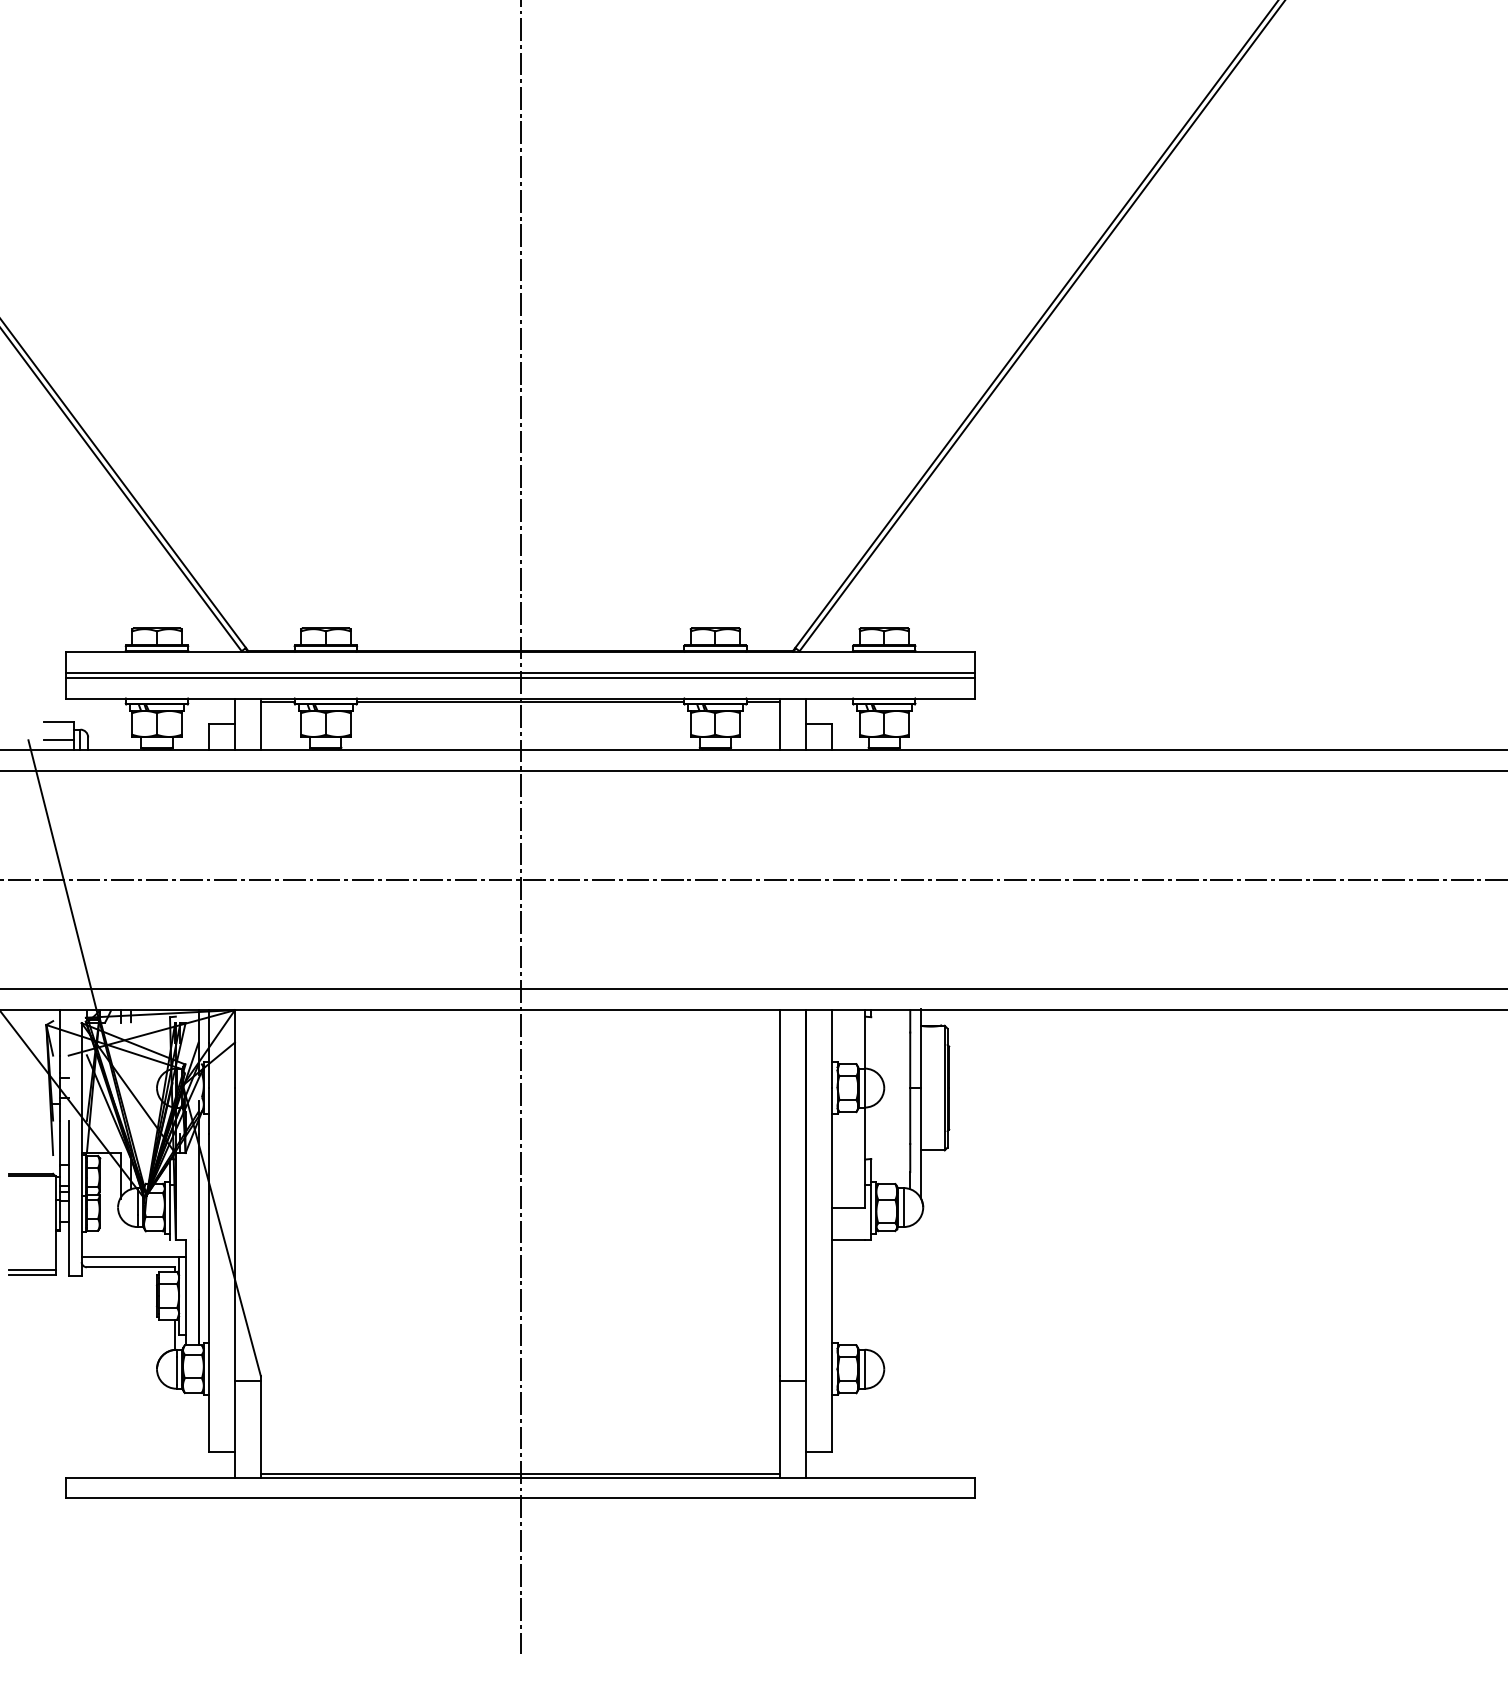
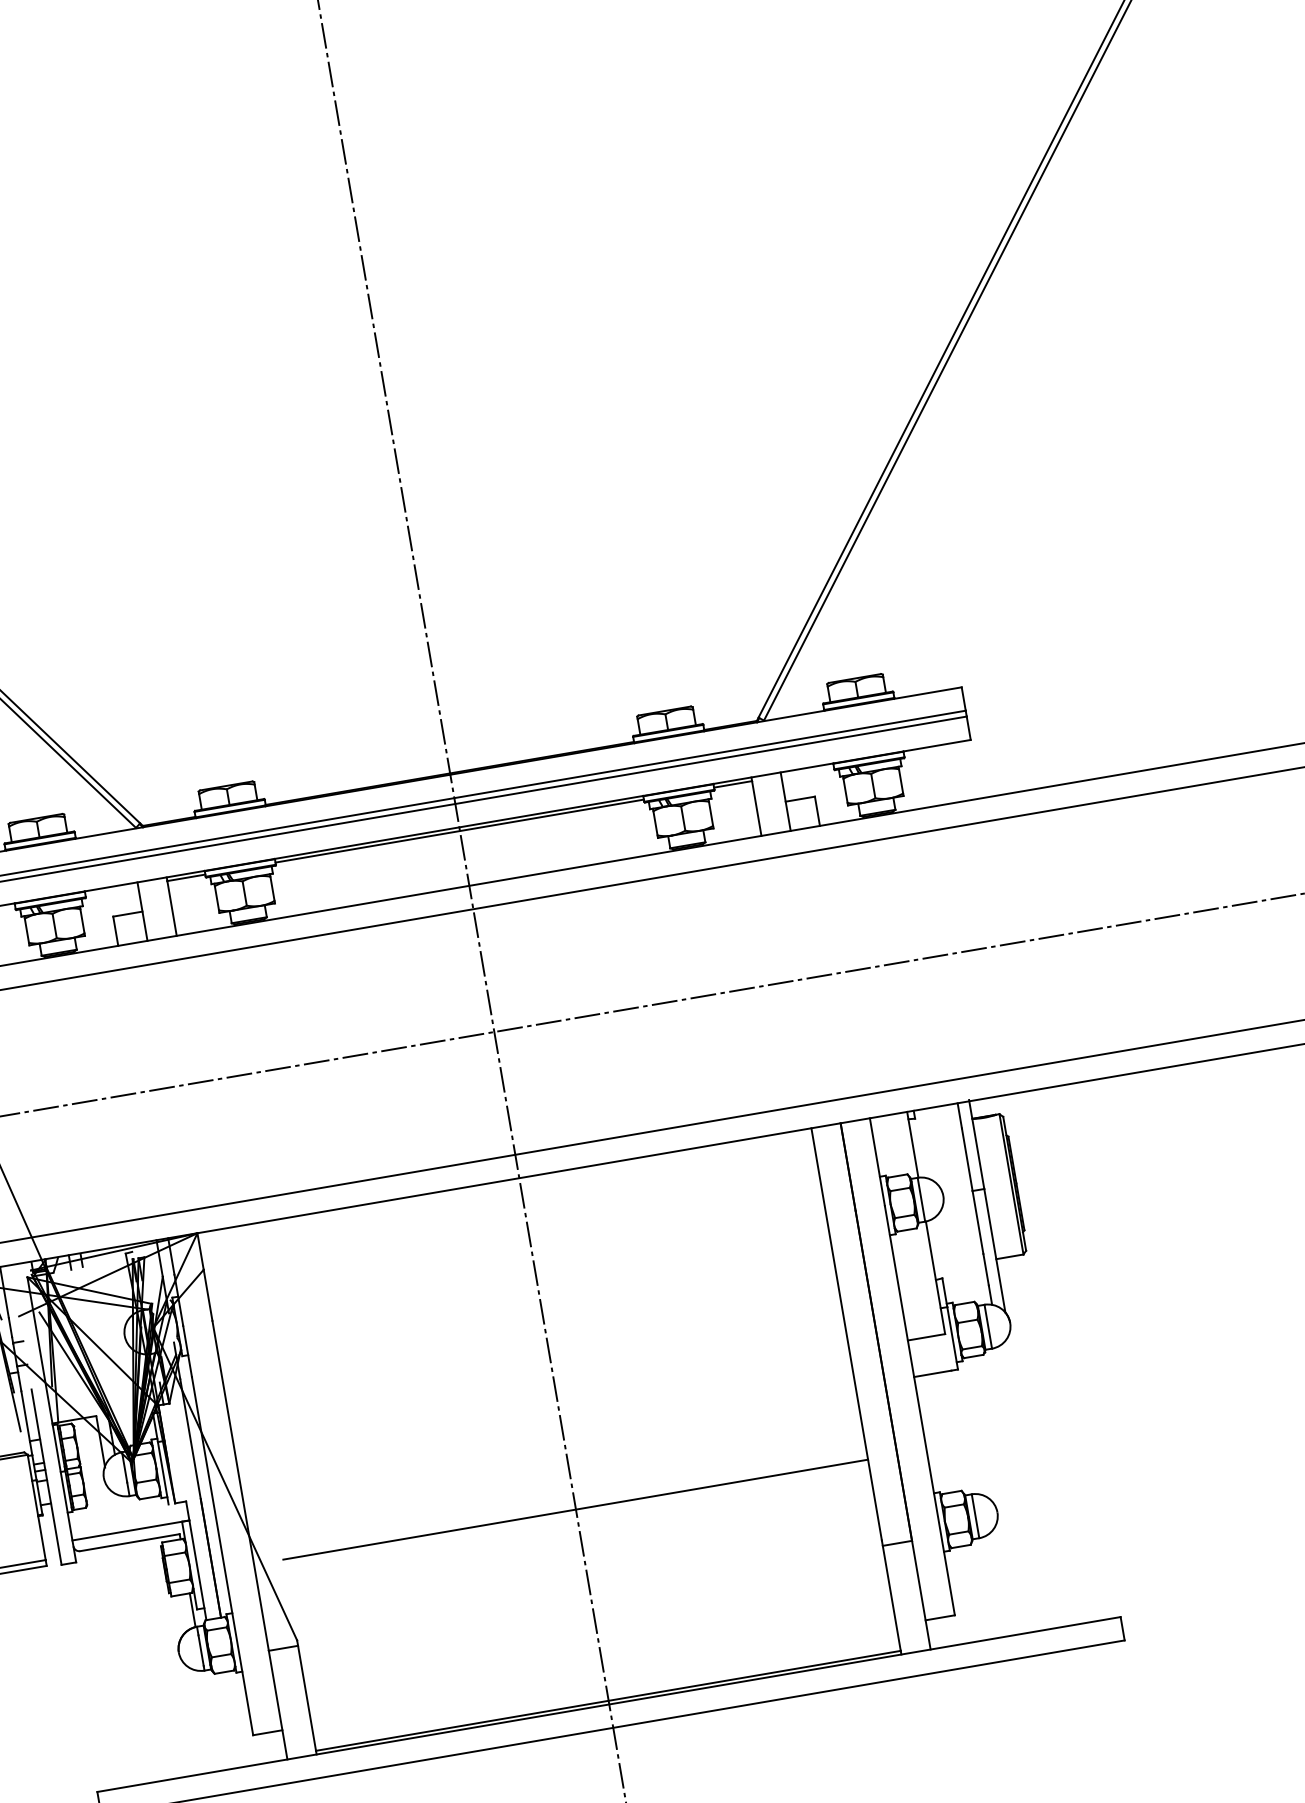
line: (520, 1304) -> (575, 1509), added

